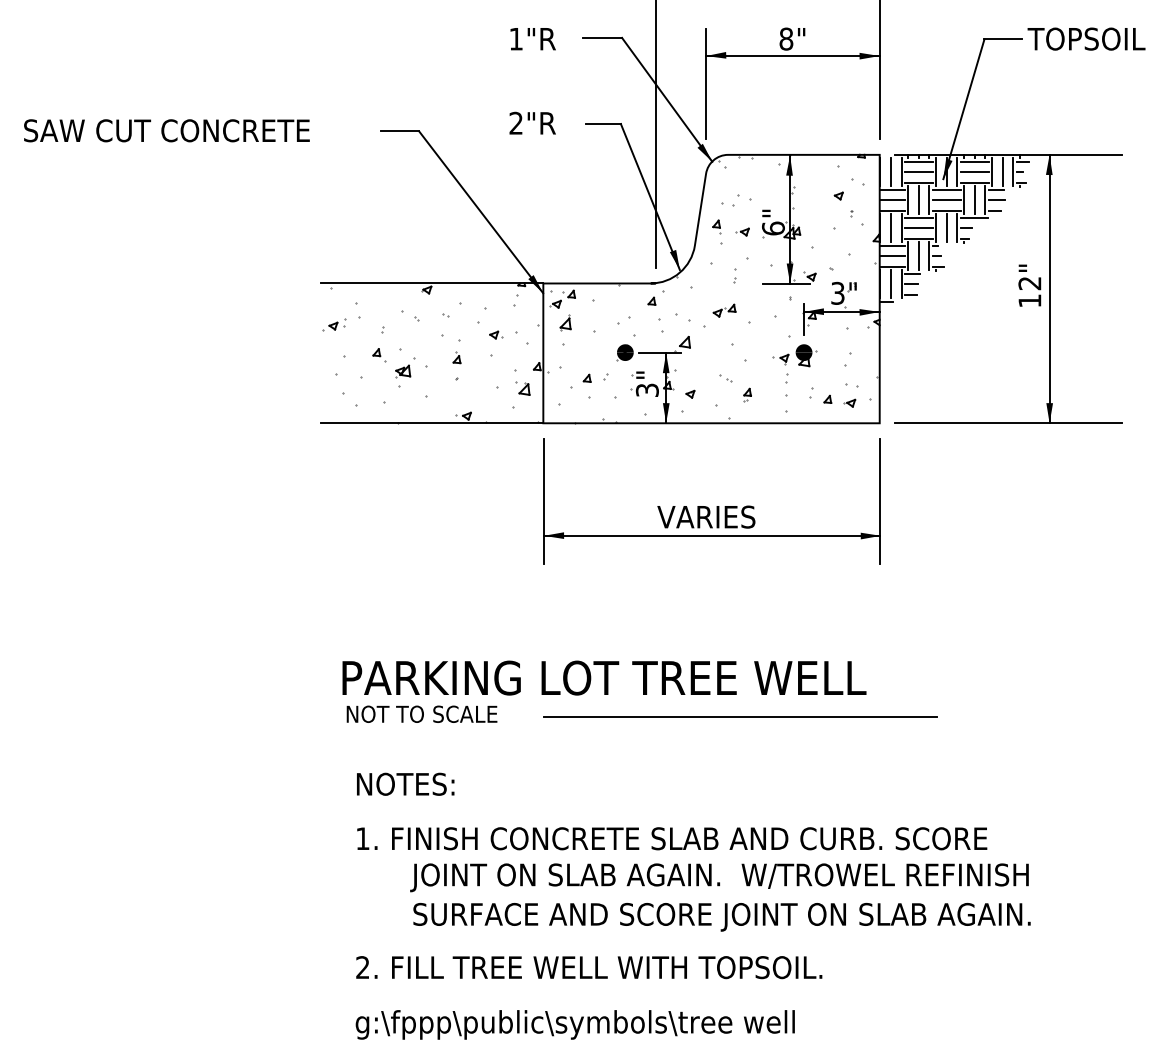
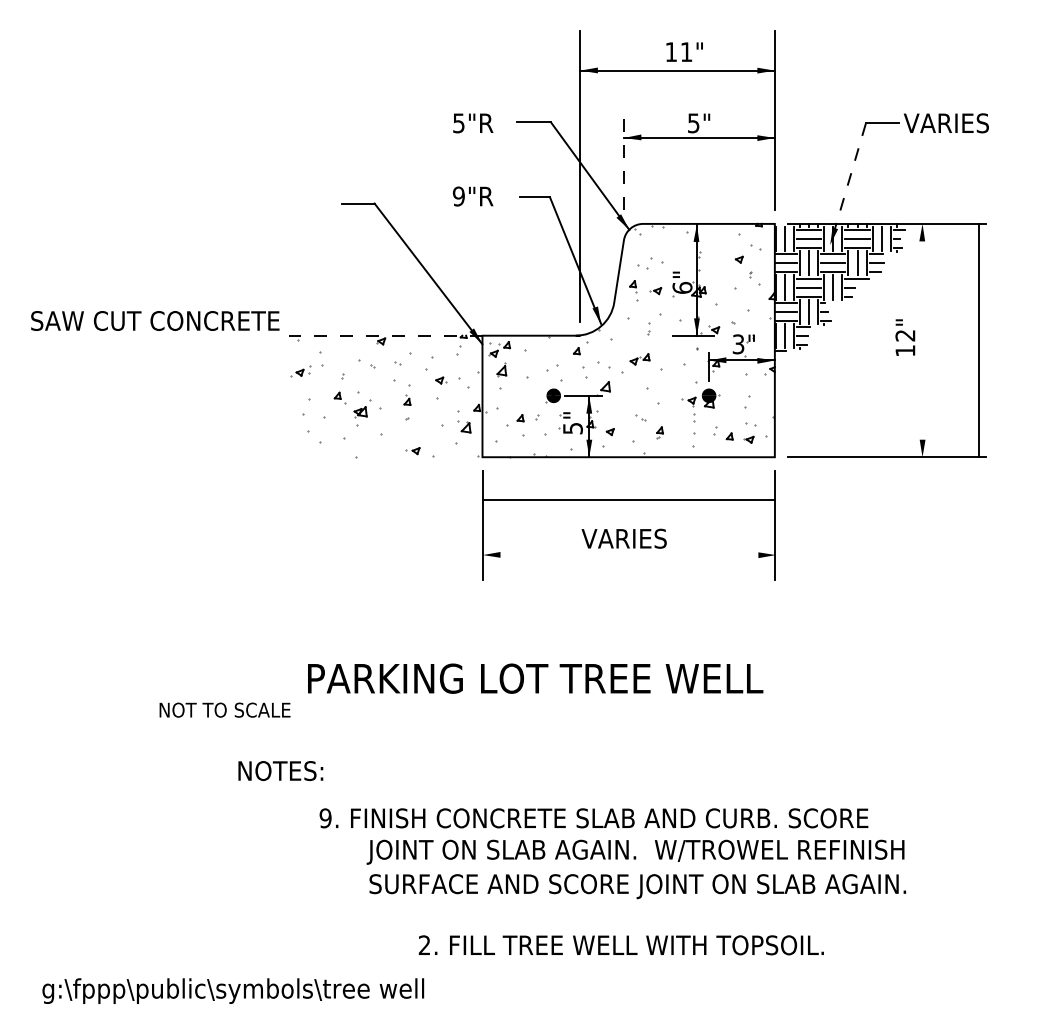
text: (515, 39) -> (458, 123), 1"R -> 5"R
text: (786, 39) -> (693, 123), 8" -> 5"
text: (1086, 39) -> (954, 123), TOPSOIL -> VARIES
line: (705, 83) -> (623, 161), solid -> dashed
line: (963, 109) -> (847, 184), solid -> dashed
text: (515, 123) -> (458, 196), 2"R -> 9"R
text: (167, 130) -> (155, 320), moved
line: (431, 283) -> (385, 335), solid -> dashed
line: (1049, 288) -> (978, 340), moved
text: (646, 389) -> (572, 427), 3" -> 5"
line: (431, 423) -> (385, 457), removed
line: (712, 536) -> (629, 500), moved
text: (421, 713) -> (224, 709), moved
line: (740, 716) -> (653, 712), removed
text: (405, 783) -> (280, 770), moved
text: (362, 838) -> (325, 818), 1. -> 9.
text: (588, 967) -> (620, 945), moved
text: (575, 1024) -> (233, 990), moved

